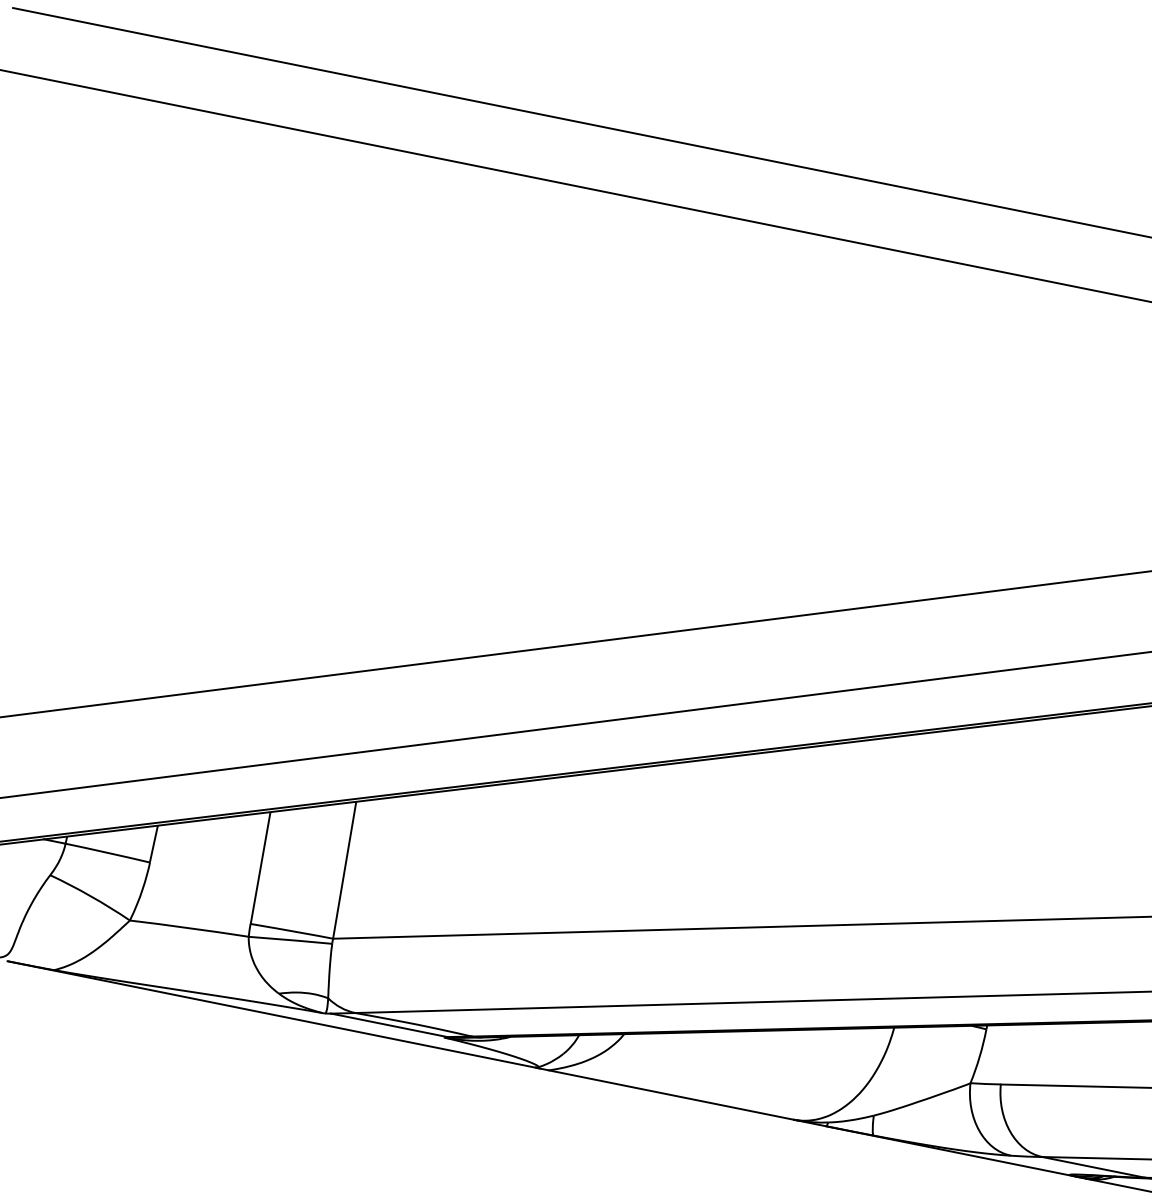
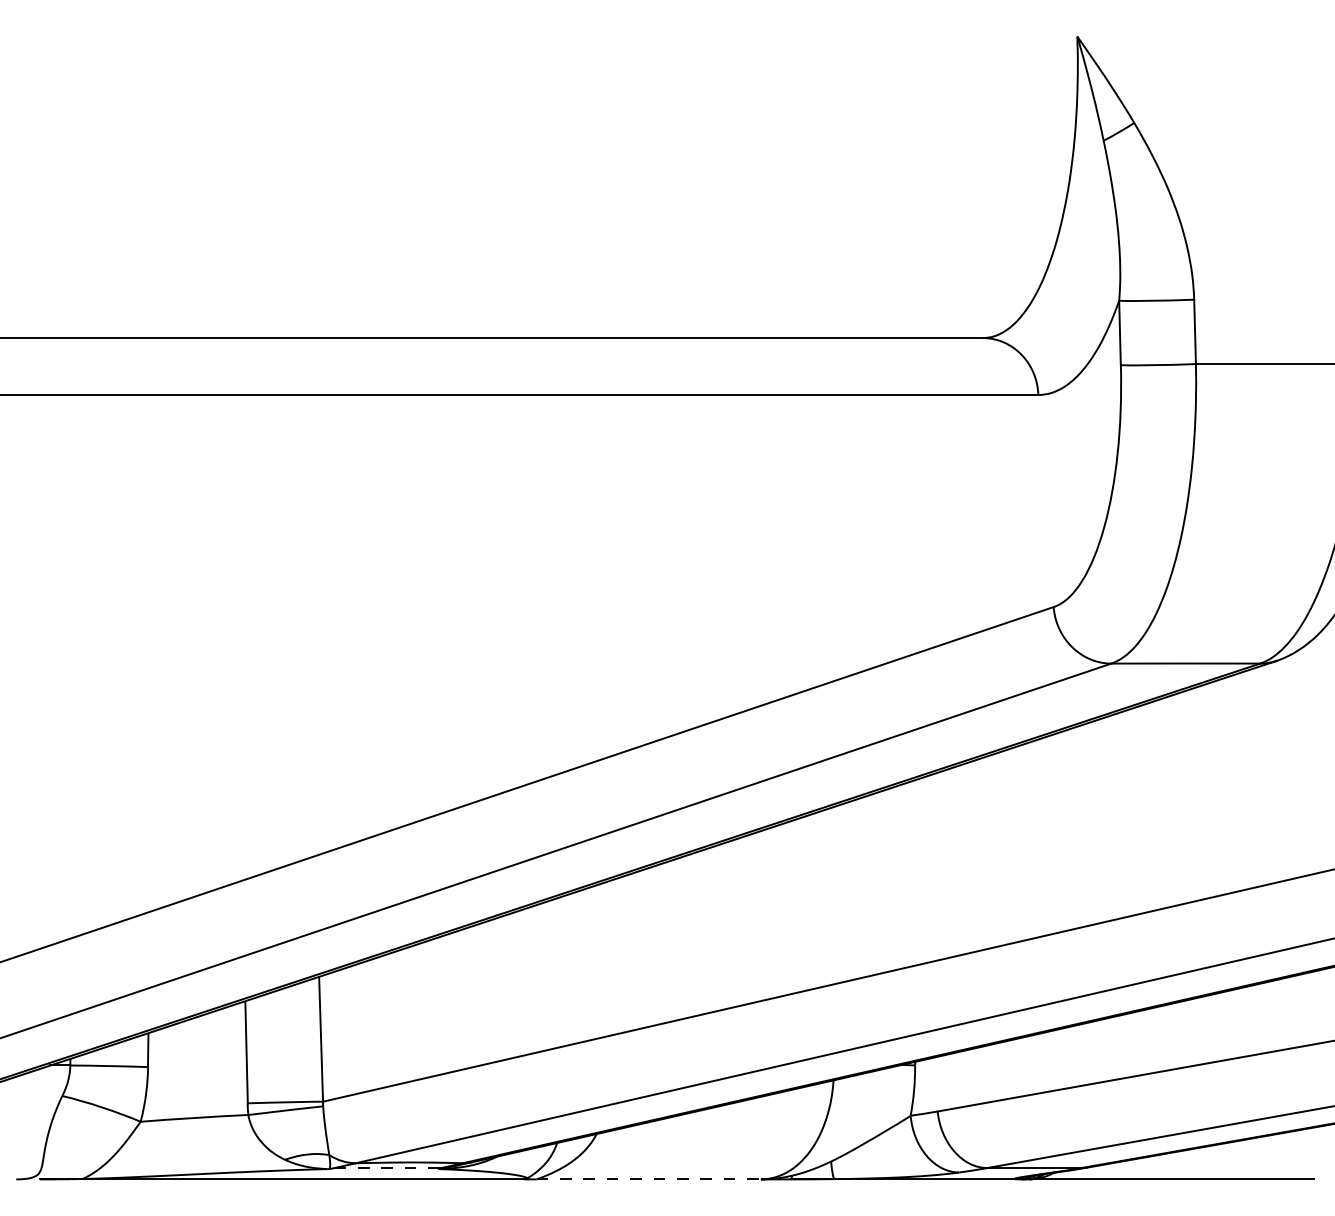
line: (389, 1025) -> (388, 1168), solid -> dashed
line: (671, 1095) -> (649, 1179), solid -> dashed

